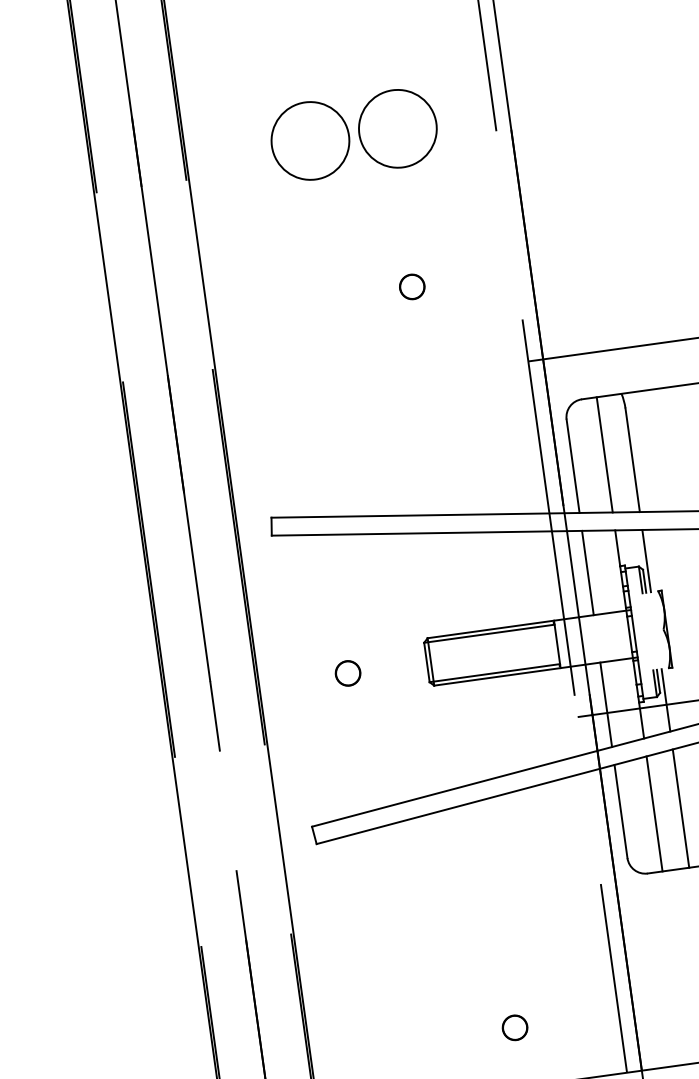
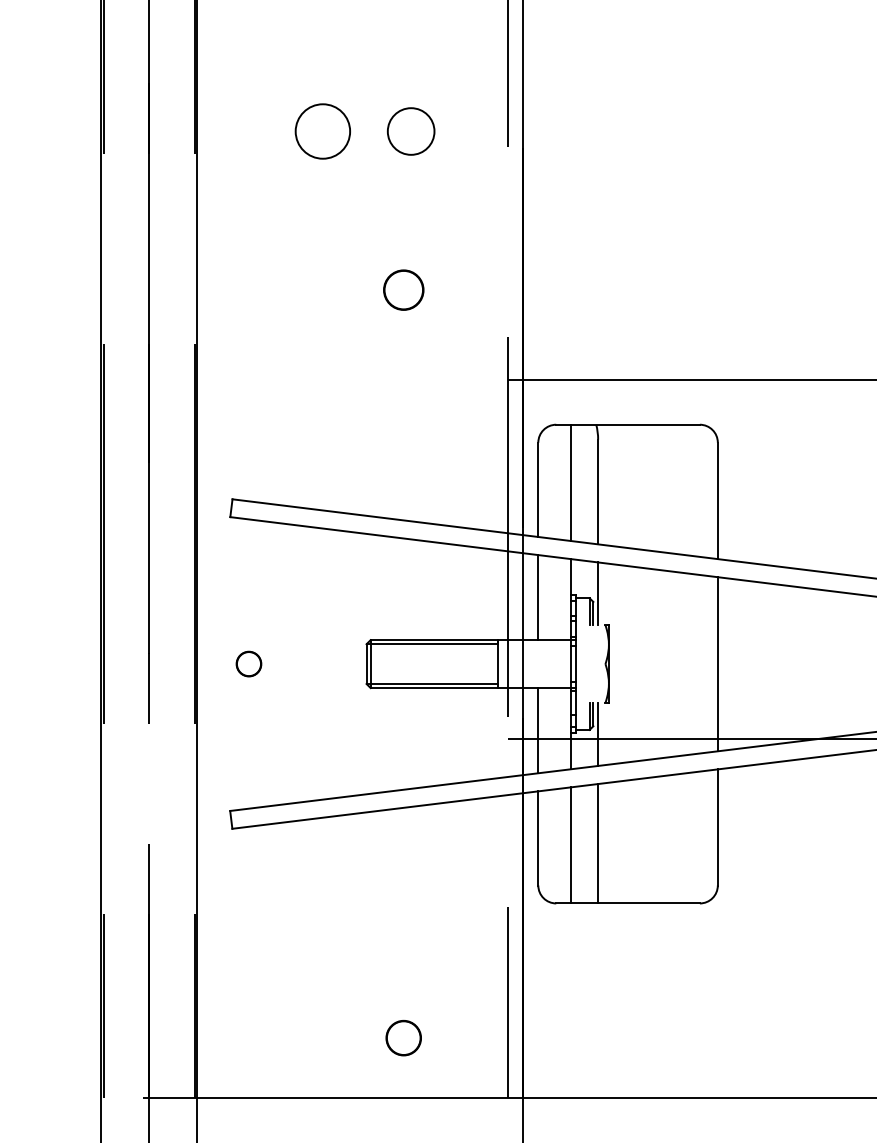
circle: (398, 128) -> (411, 131), size x0.6
circle: (310, 141) -> (322, 131), size x0.7
part: (412, 286) -> (403, 289), size x1.6
part: (347, 672) -> (248, 663), moved
part: (514, 1027) -> (403, 1037), size x1.4

